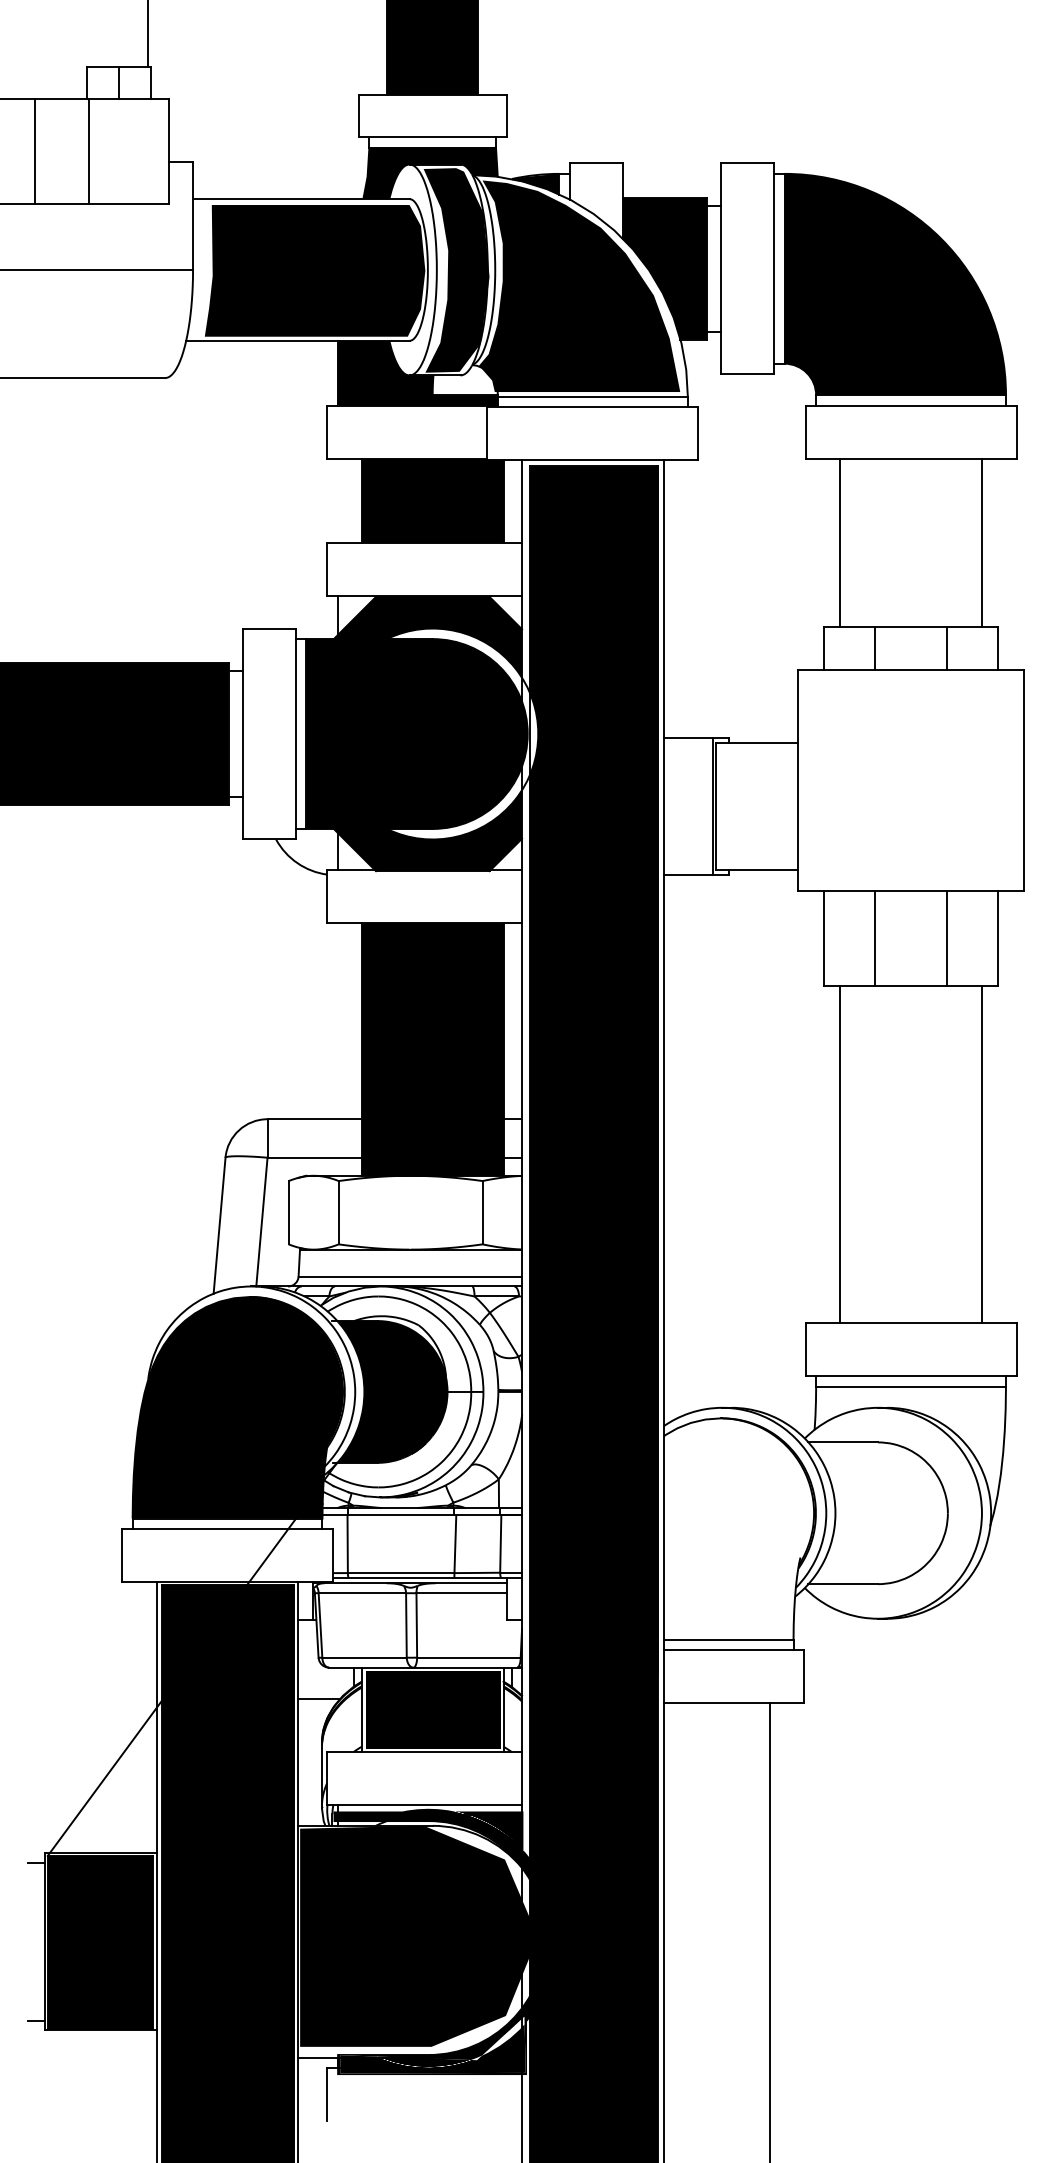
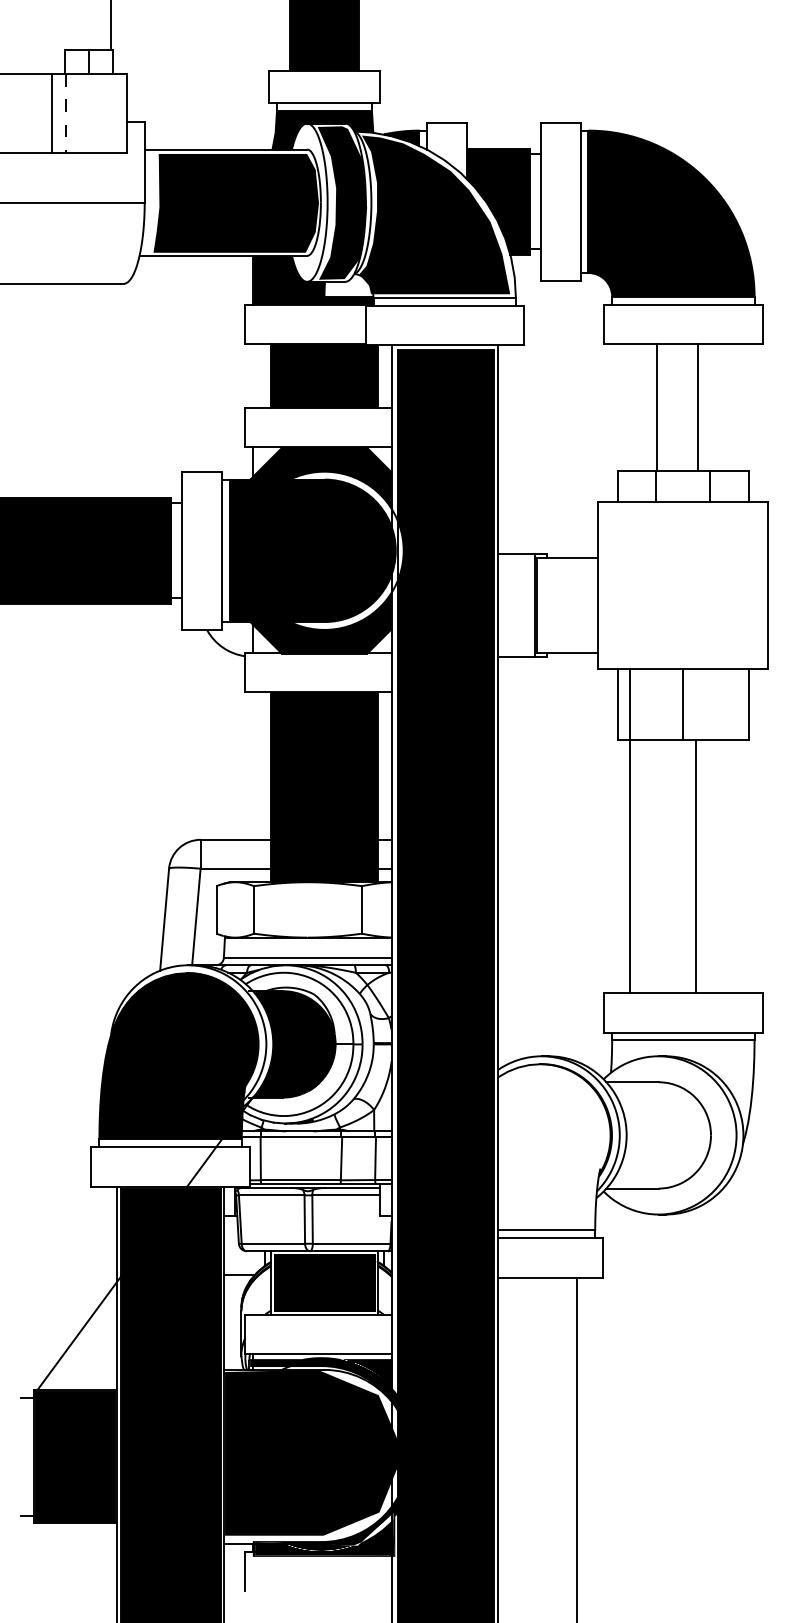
line: (34, 151) -> (52, 113), moved
line: (88, 151) -> (66, 113), solid -> dashed
line: (840, 542) -> (657, 407), moved
line: (981, 542) -> (697, 407), moved
line: (874, 938) -> (629, 704), moved
line: (947, 938) -> (682, 704), moved
line: (981, 1154) -> (695, 866), moved

